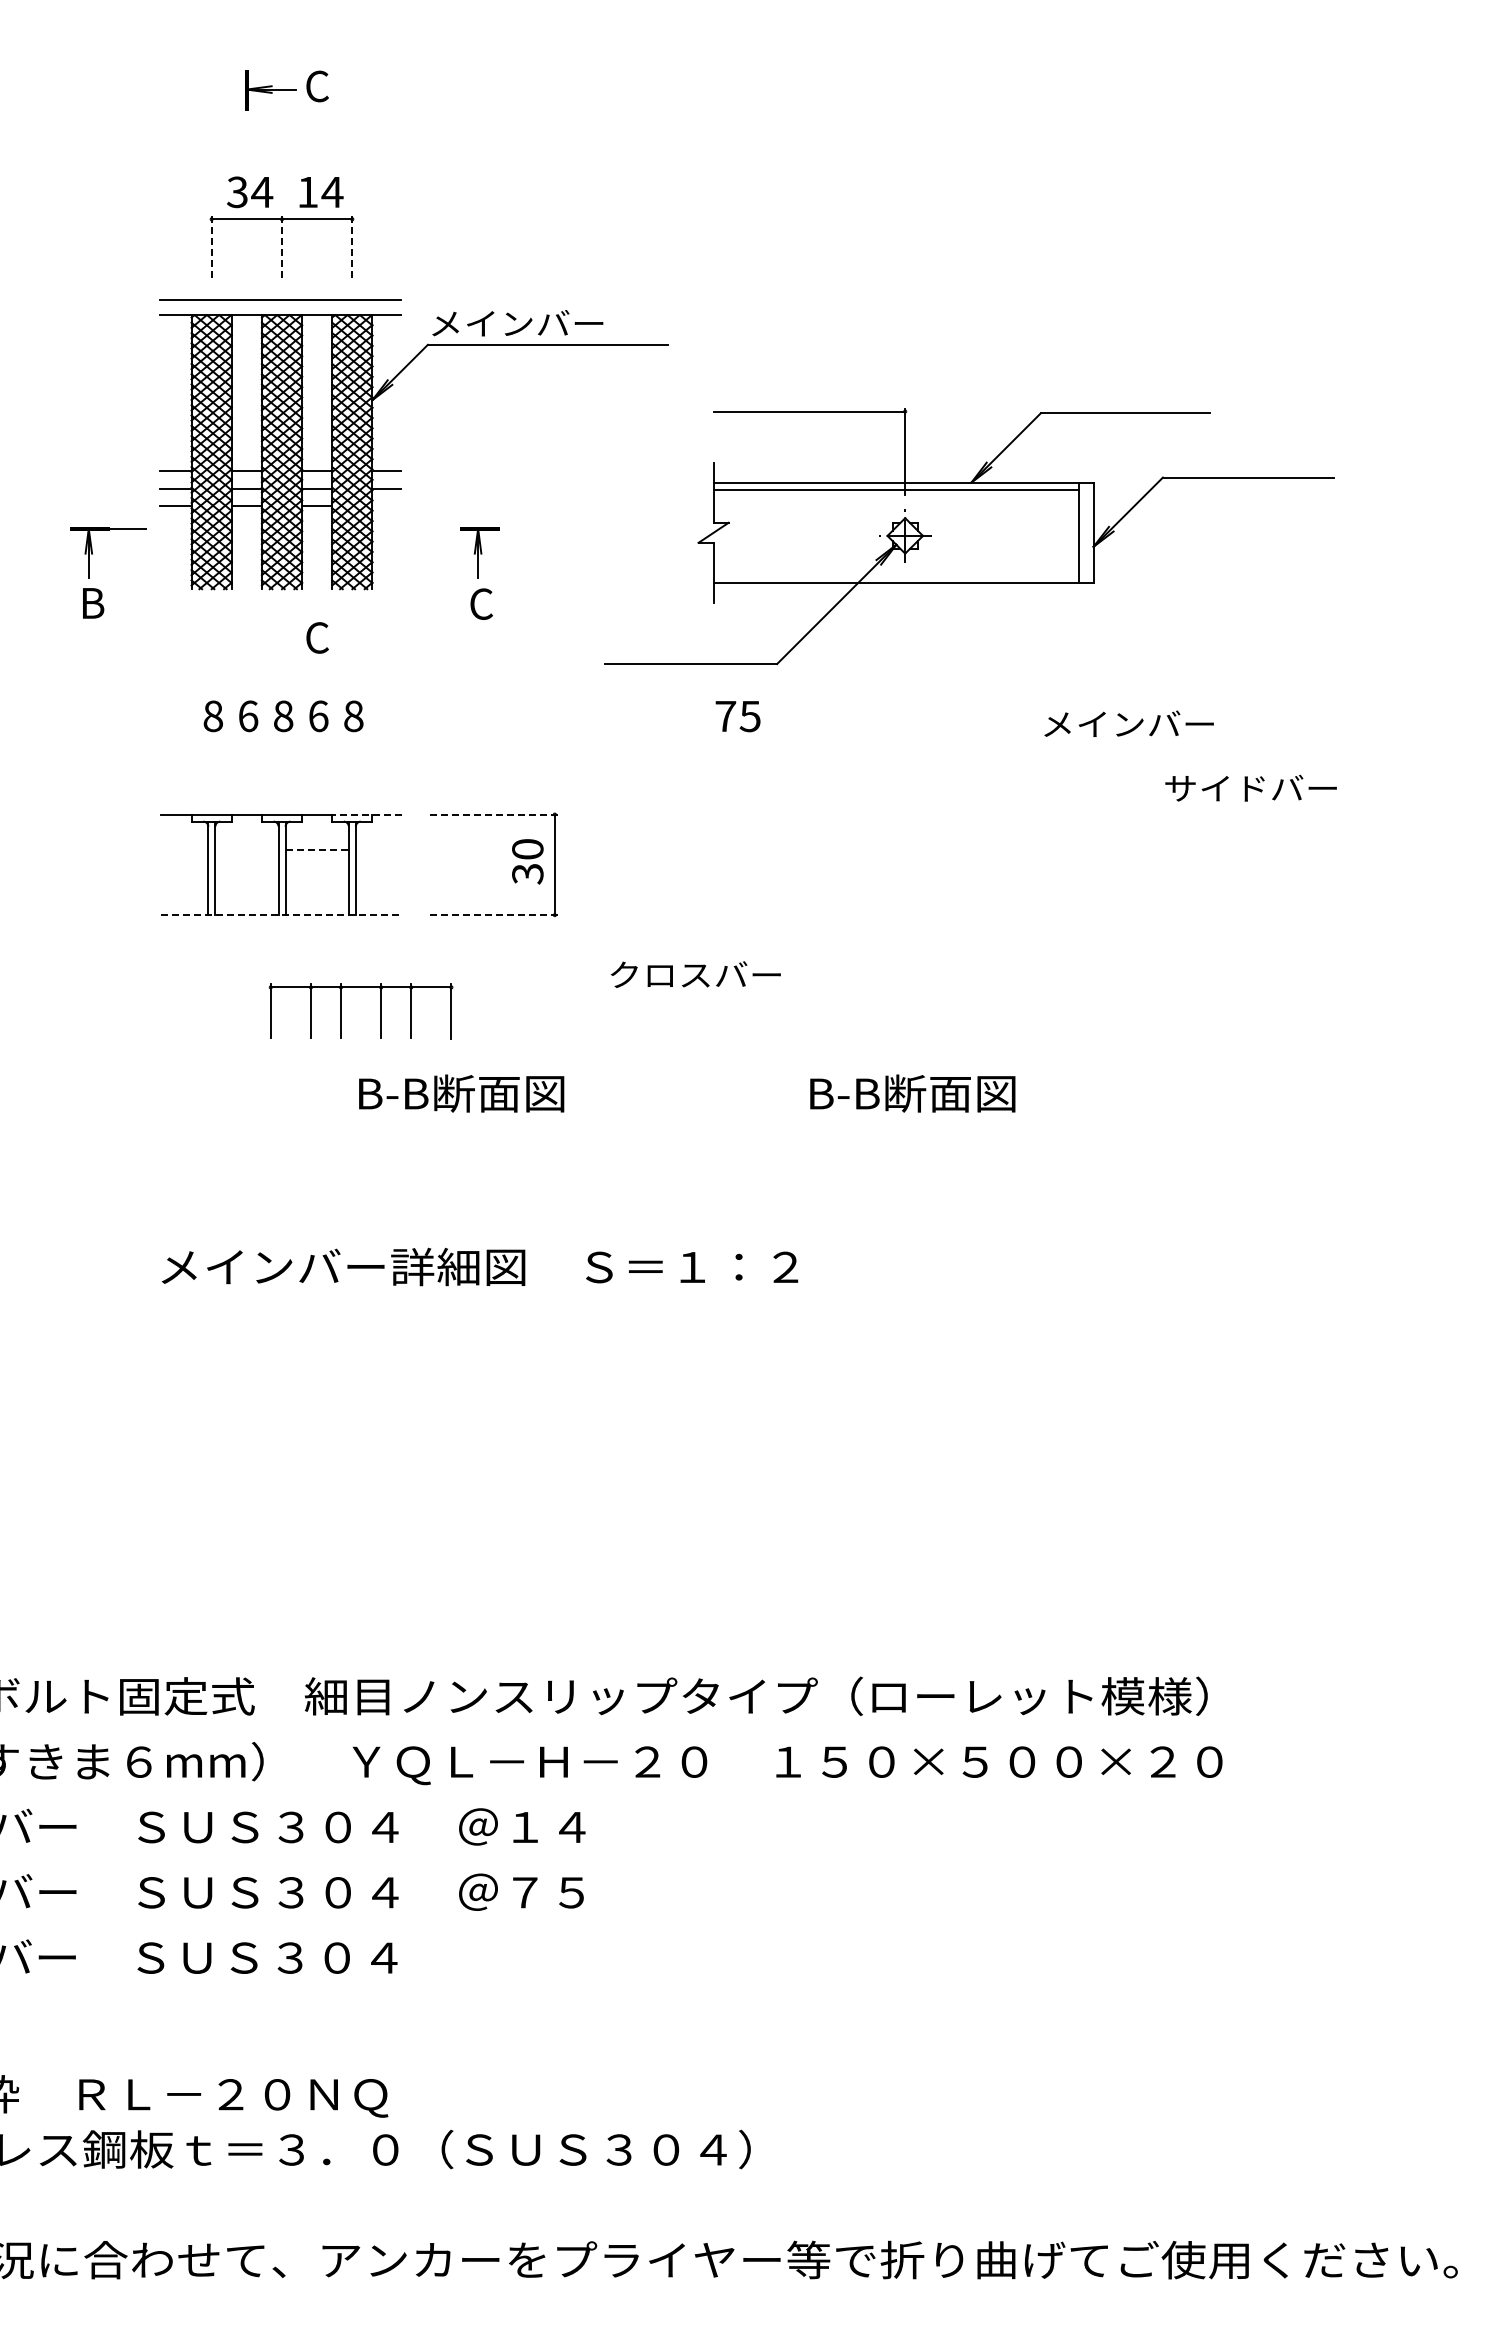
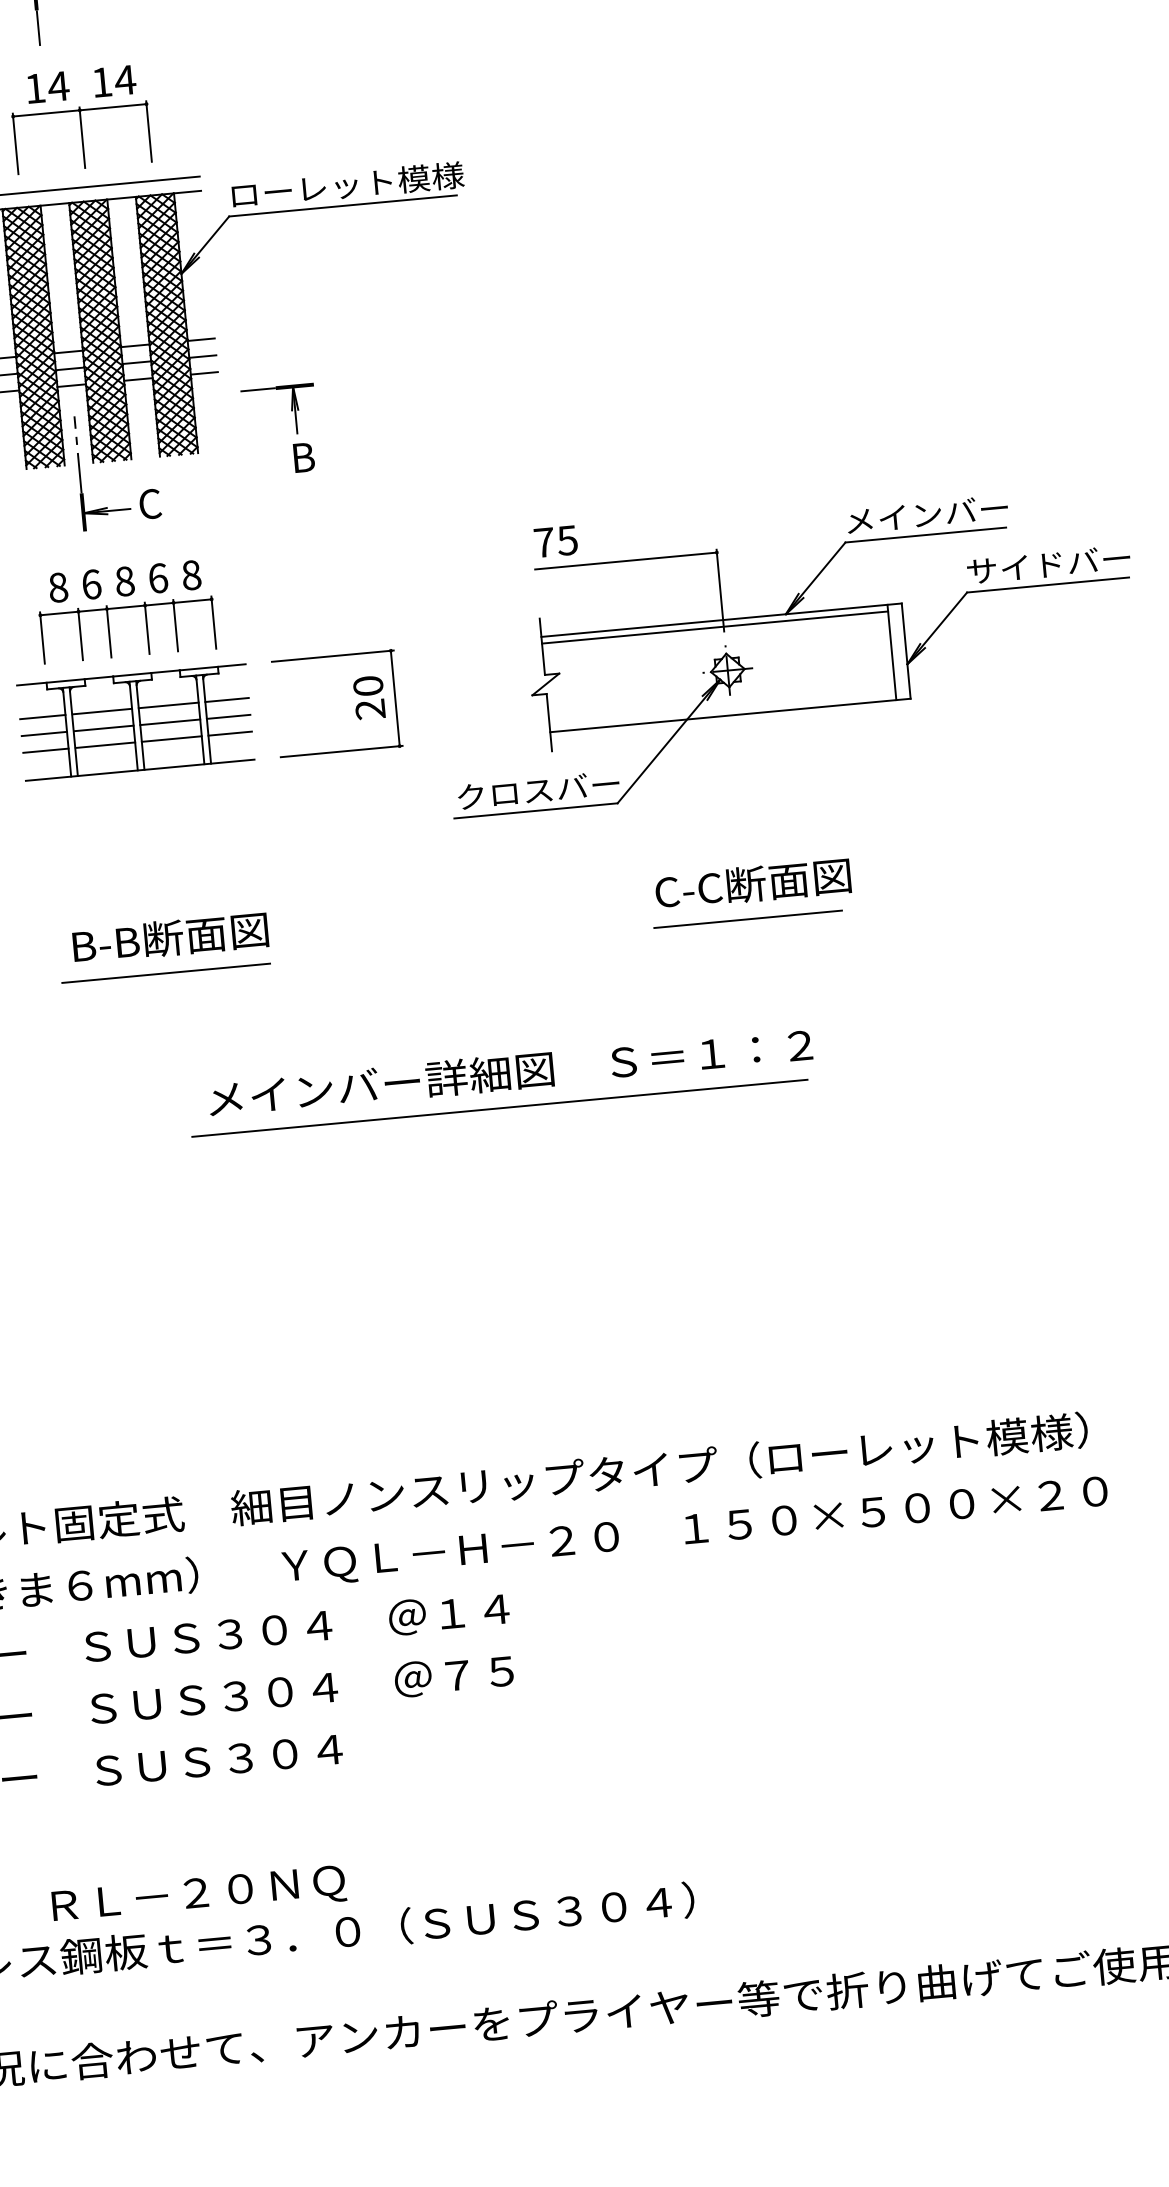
line: (246, 129) -> (38, 28), added
text: (237, 192) -> (35, 88), 34 -> 14
line: (211, 248) -> (15, 144), dashed -> solid
line: (282, 248) -> (82, 137), dashed -> solid
line: (352, 248) -> (149, 131), dashed -> solid
text: (554, 323) -> (347, 185), メインバー -> ローレット模様
line: (386, 506) -> (204, 373), added
line: (440, 528) -> (257, 389), added
part: (969, 536) -> (788, 665), moved
part: (247, 599) -> (80, 473), added
text: (481, 603) -> (302, 457), C -> B
line: (366, 814) -> (212, 667), dashed -> solid
line: (493, 814) -> (332, 656), dashed -> solid
line: (184, 850) -> (42, 717), added
line: (246, 850) -> (101, 711), added
line: (317, 850) -> (168, 705), dashed -> solid
line: (378, 850) -> (226, 700), added
line: (184, 867) -> (44, 733), added
line: (246, 867) -> (103, 728), added
line: (316, 867) -> (169, 721), added
line: (378, 867) -> (228, 716), added
text: (527, 873) -> (370, 709), 30 -> 20
line: (184, 885) -> (45, 750), added
line: (246, 885) -> (104, 745), added
line: (316, 885) -> (171, 739), added
line: (378, 885) -> (229, 733), added
line: (281, 915) -> (140, 770), dashed -> solid
line: (493, 915) -> (341, 751), dashed -> solid
part: (341, 1011) -> (109, 631), moved
text: (461, 1093) -> (170, 937), moved
text: (911, 1093) -> (753, 883), B-B断面図 -> C-C断面図
line: (901, 1129) -> (747, 918), added
line: (288, 1130) -> (166, 973), added
text: (479, 1266) -> (509, 1071), moved
line: (624, 1303) -> (499, 1108), added

